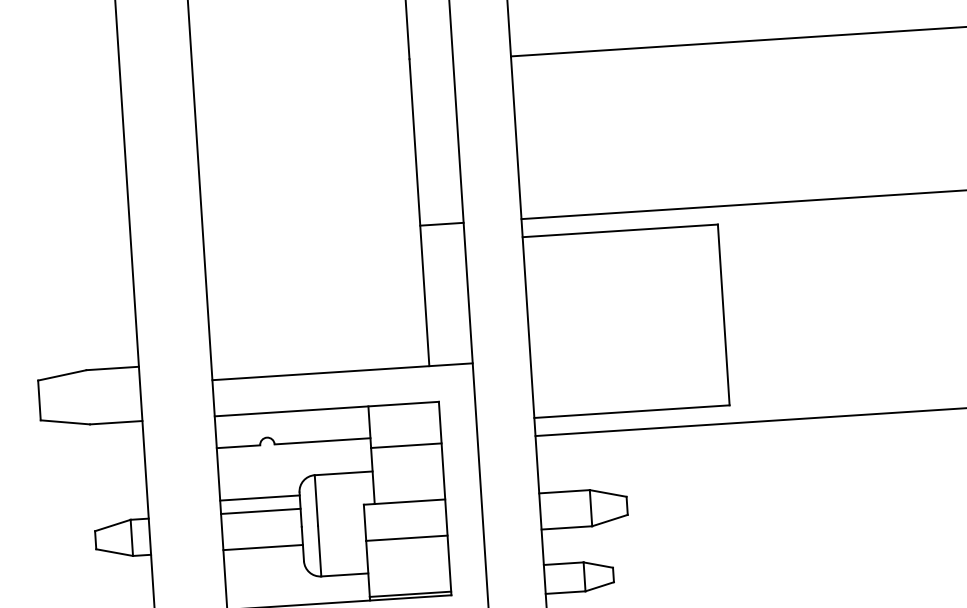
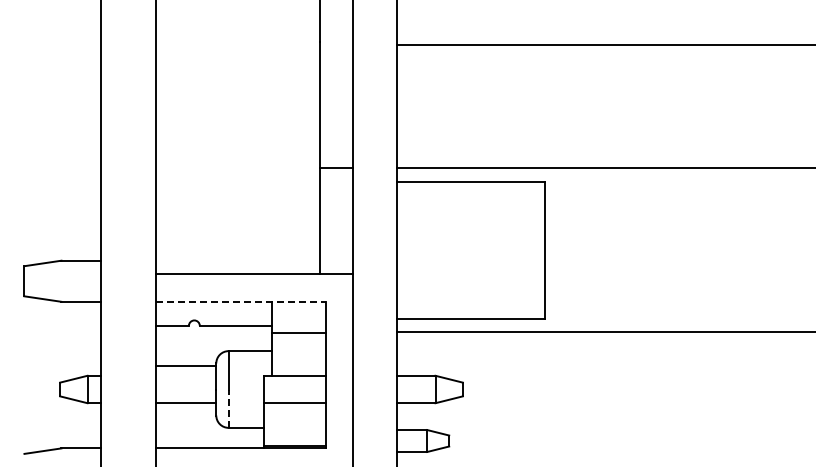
line: (326, 408) -> (240, 301), solid -> dashed
line: (261, 510) -> (186, 375), removed
line: (319, 550) -> (228, 408), solid -> dashed

